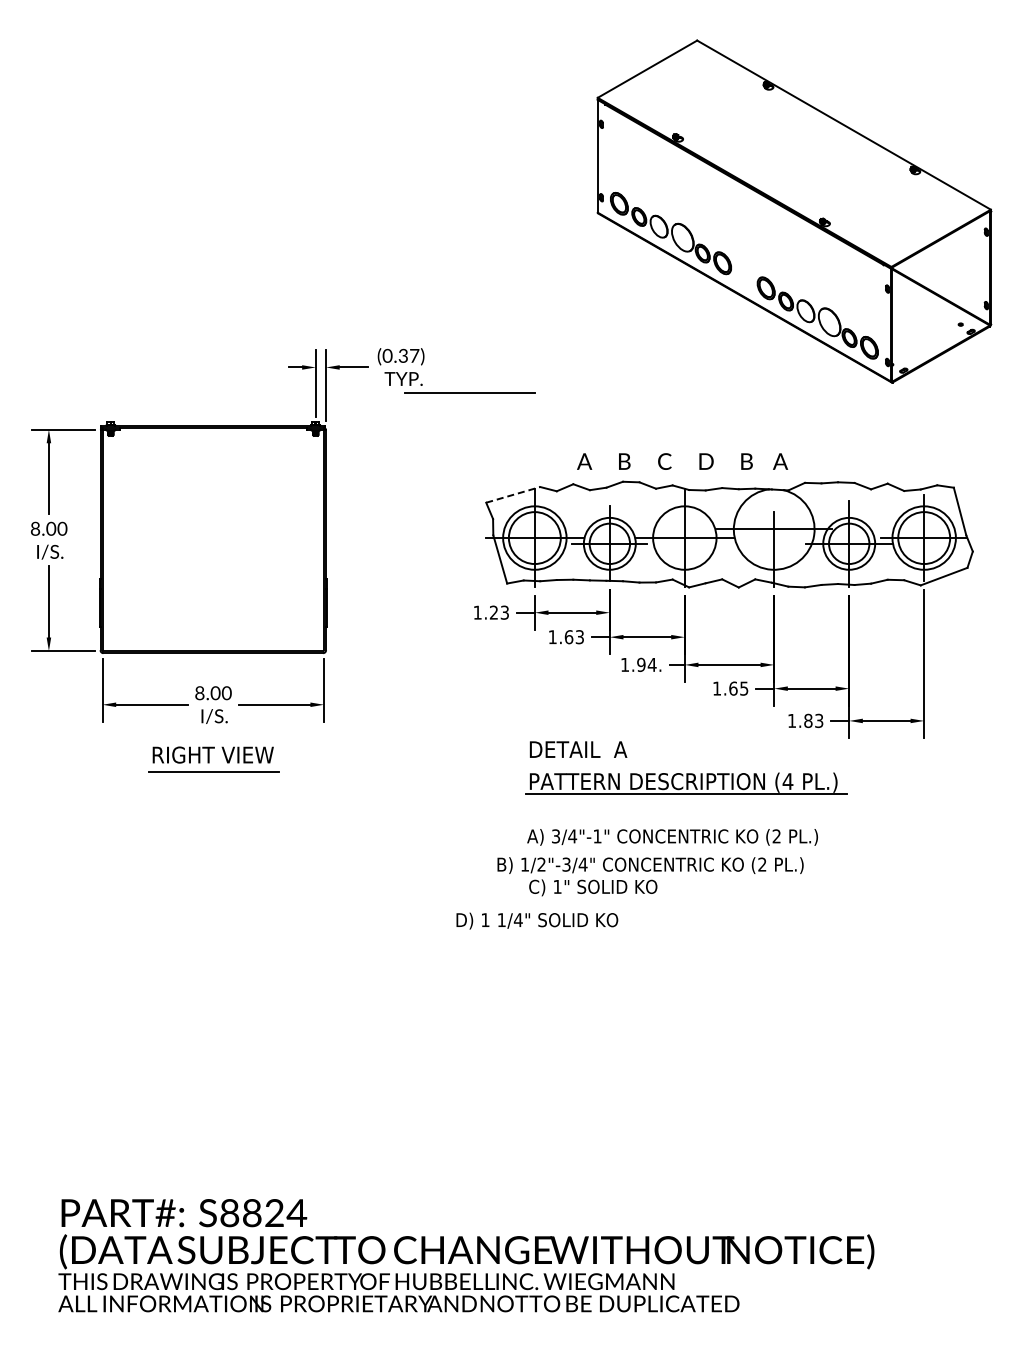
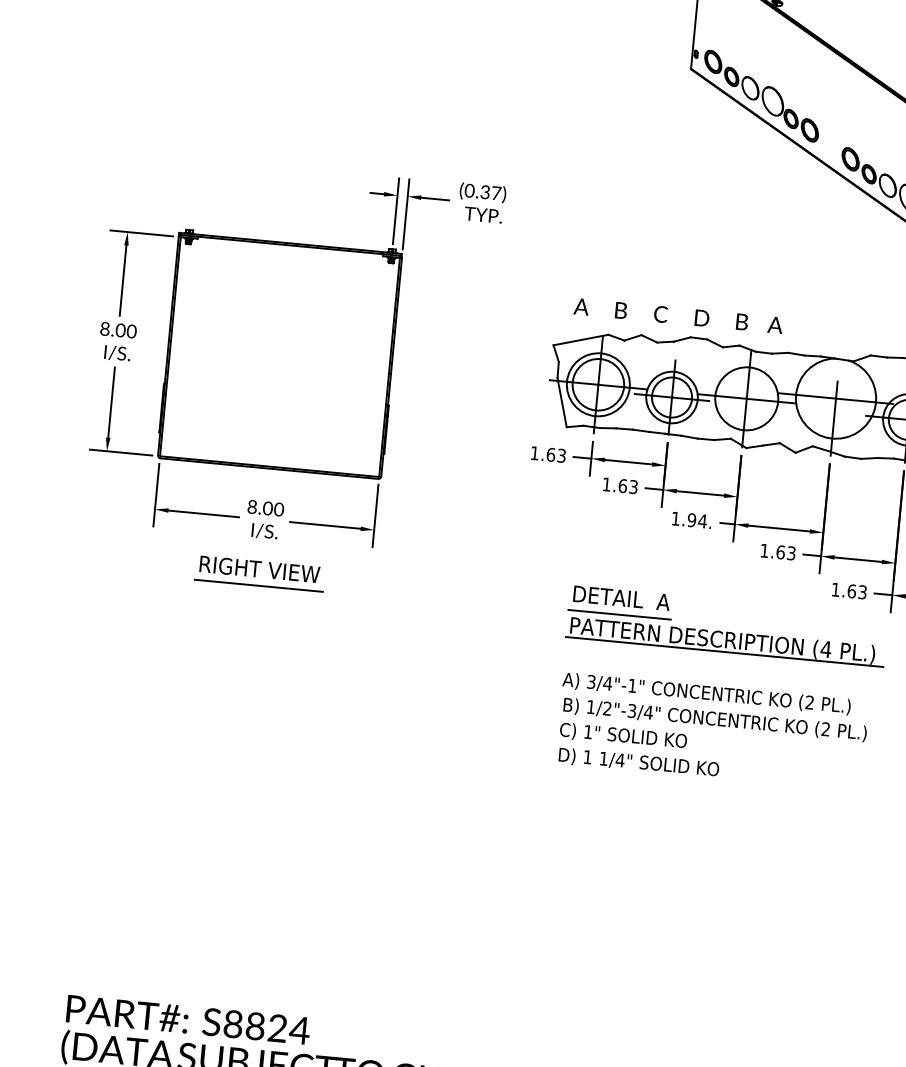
line: (469, 392) -> (547, 234), removed
text: (682, 461) -> (678, 315), moved
line: (513, 494) -> (581, 339), dashed -> solid
text: (493, 612) -> (550, 454), 1.23 -> 1.63
text: (744, 687) -> (791, 552), 1.65 -> 1.63
text: (808, 720) -> (852, 590), 1.83 -> 1.63
line: (577, 766) -> (619, 614), added
text: (650, 865) -> (715, 719), moved
text: (537, 920) -> (639, 762), moved

